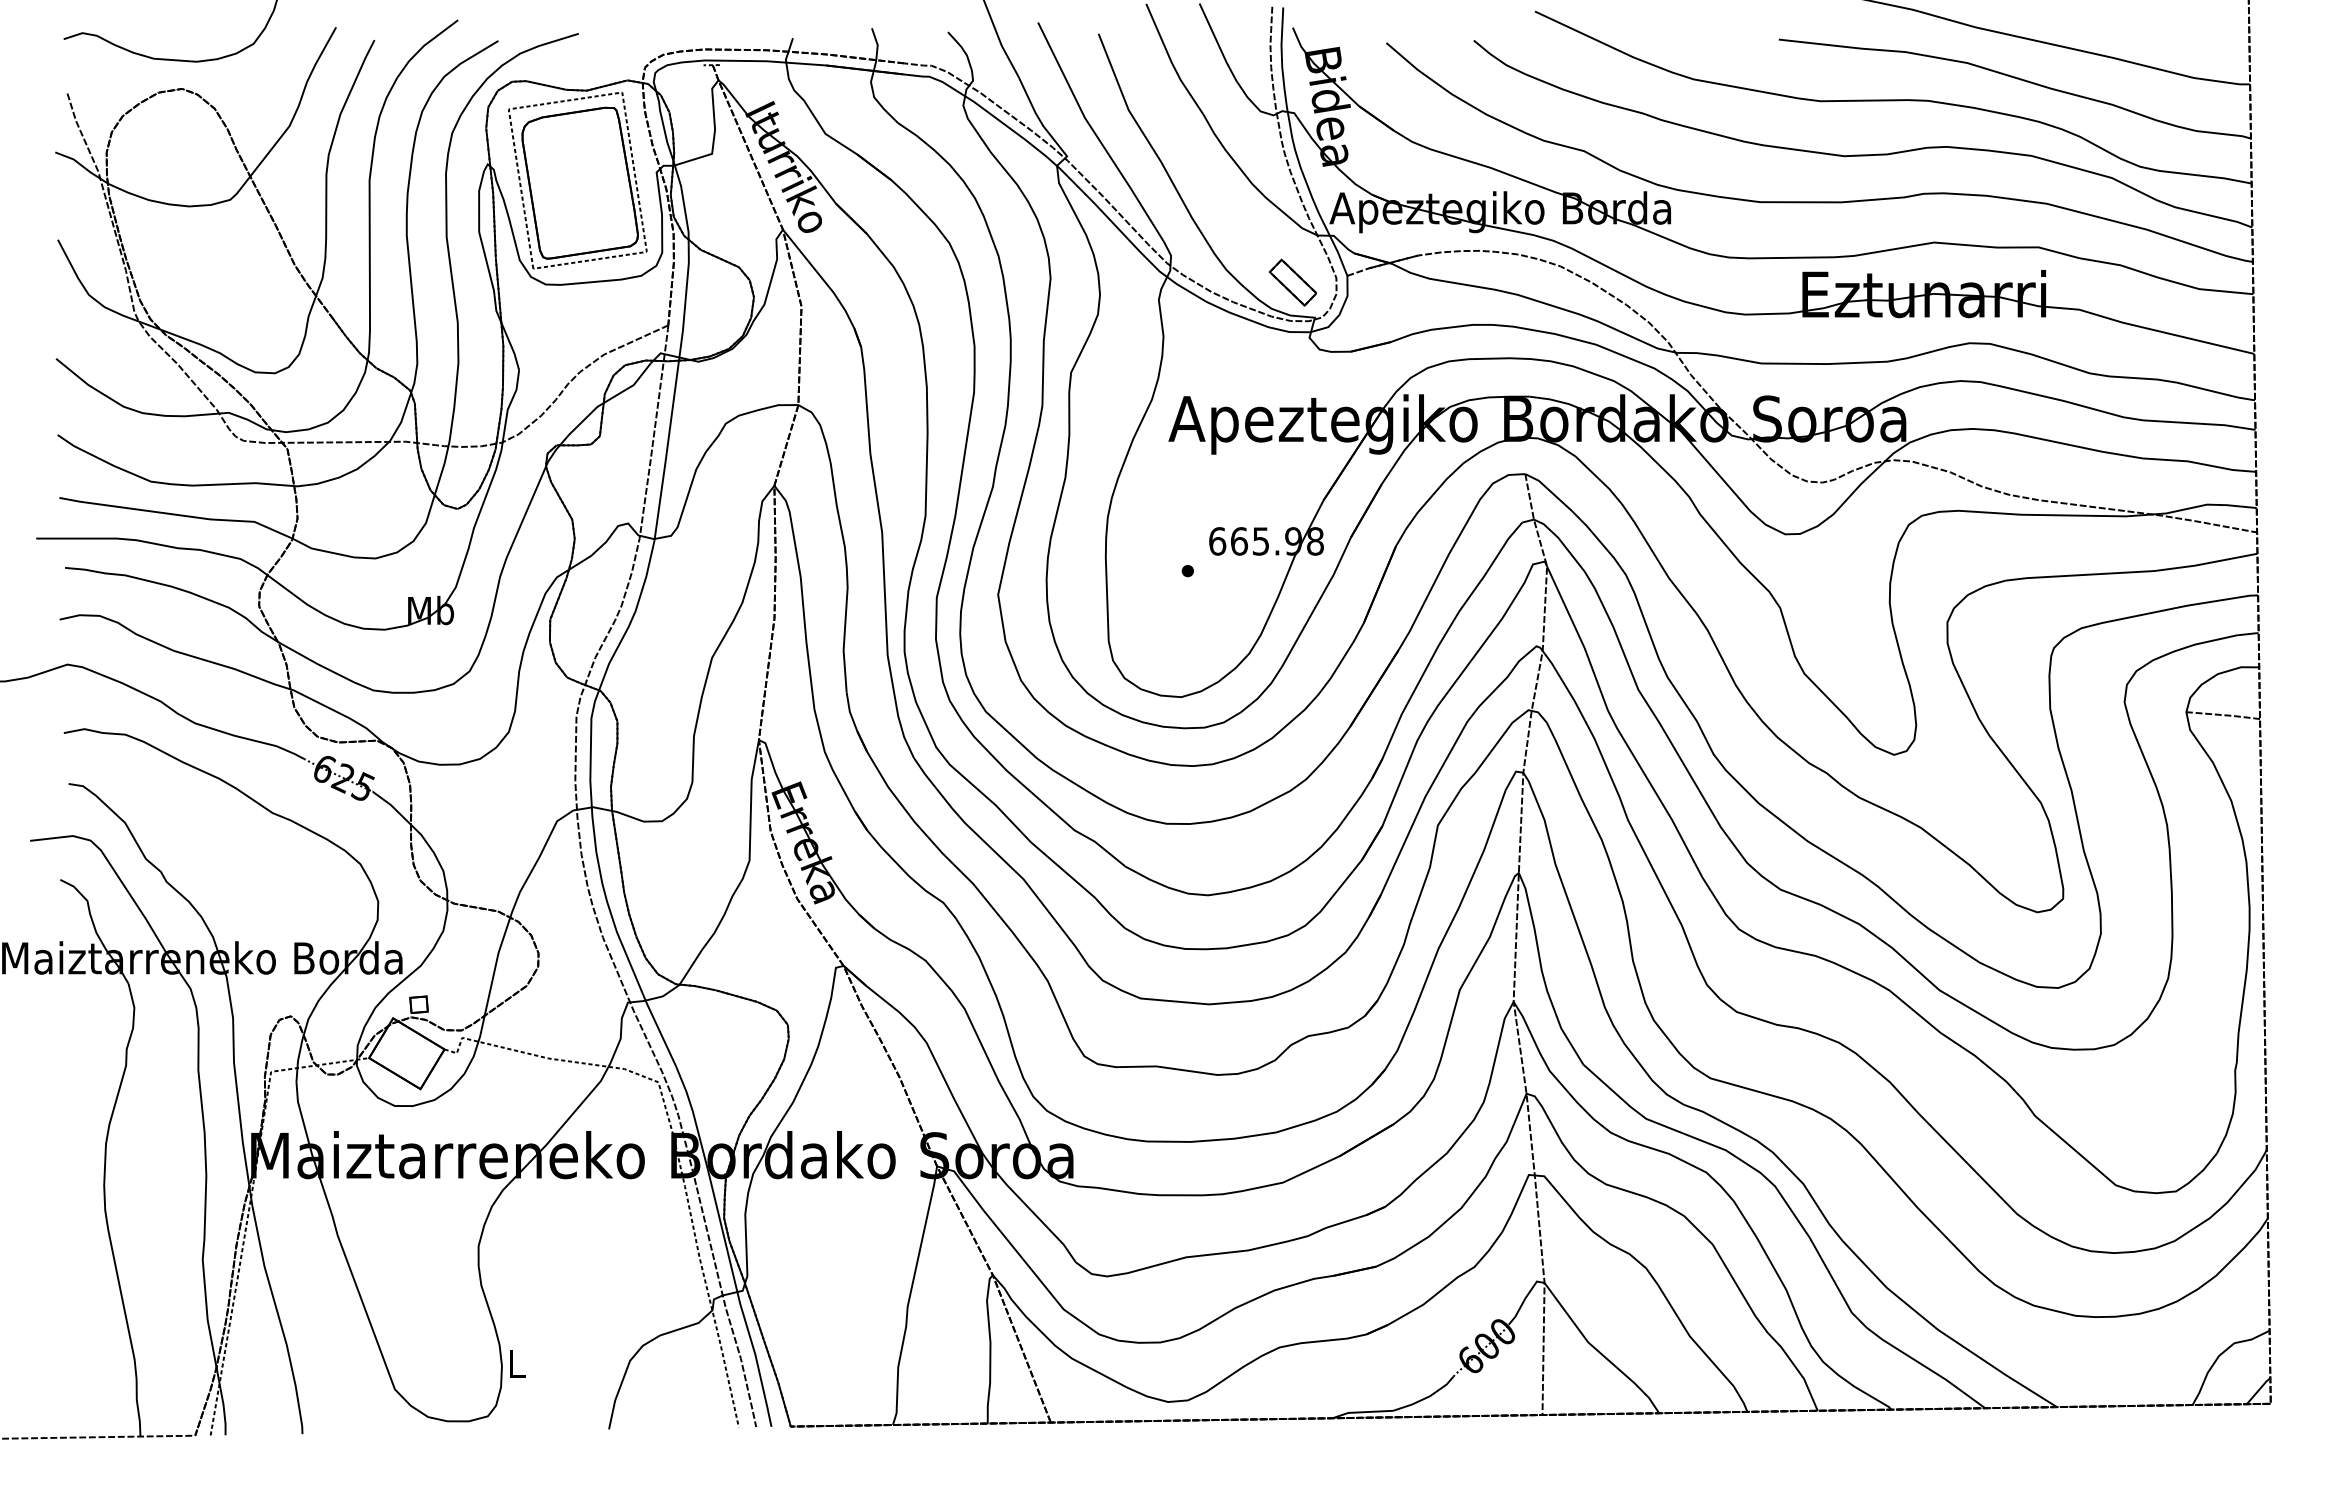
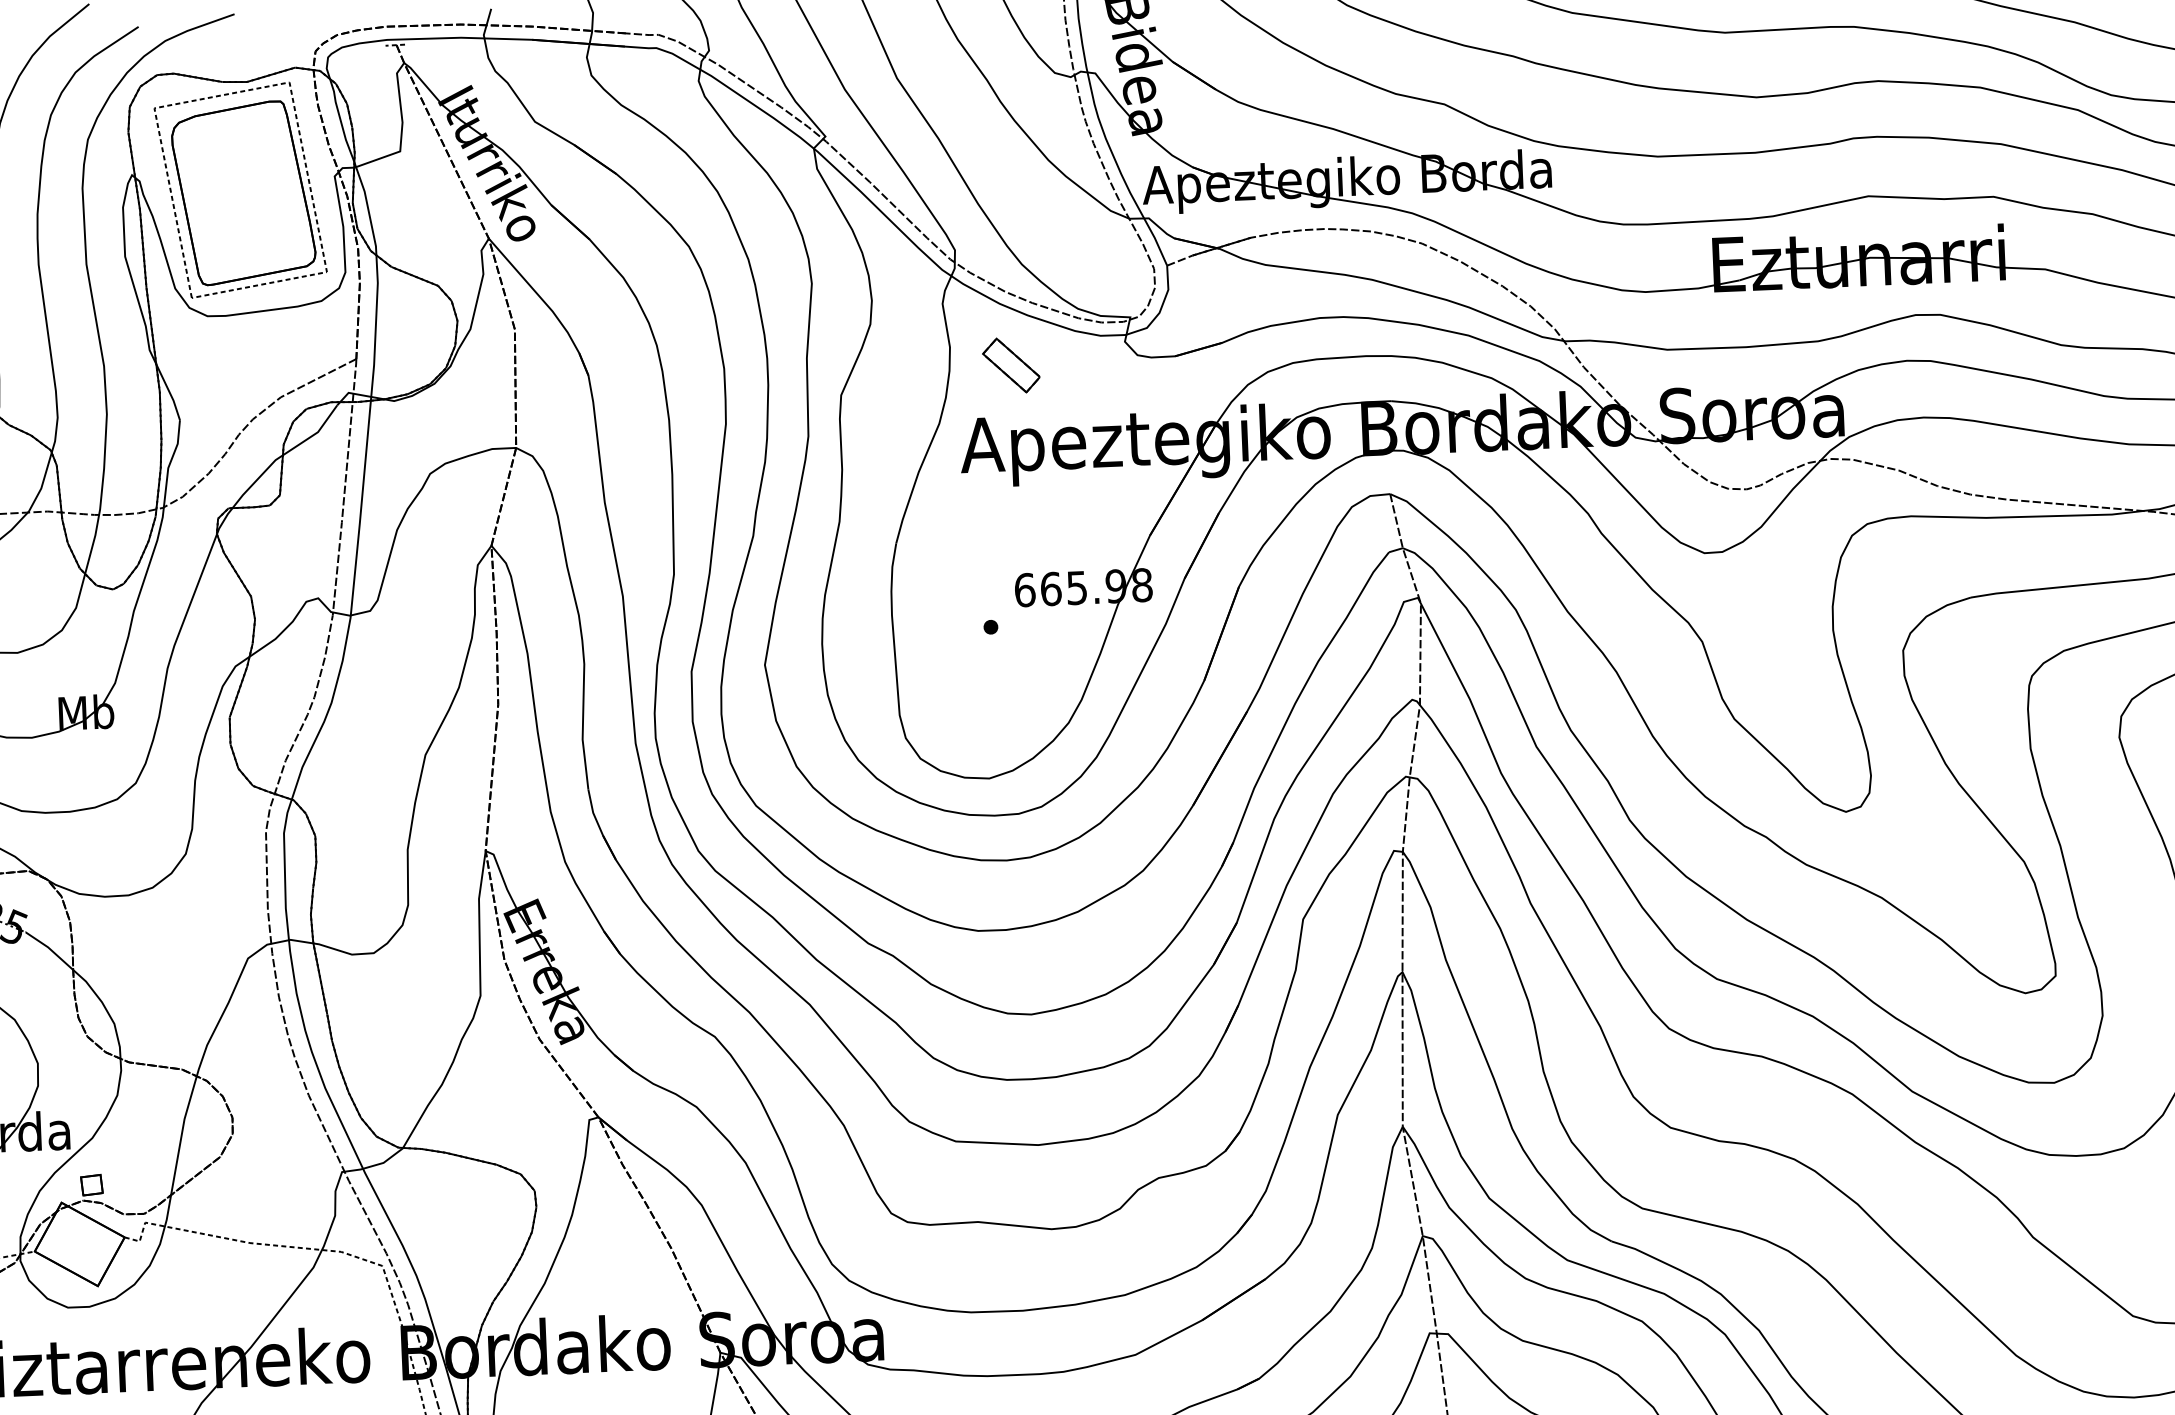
part: (1292, 282) -> (1010, 365), moved

